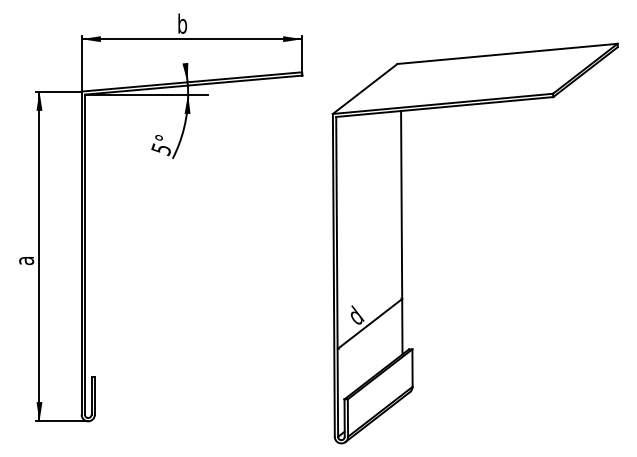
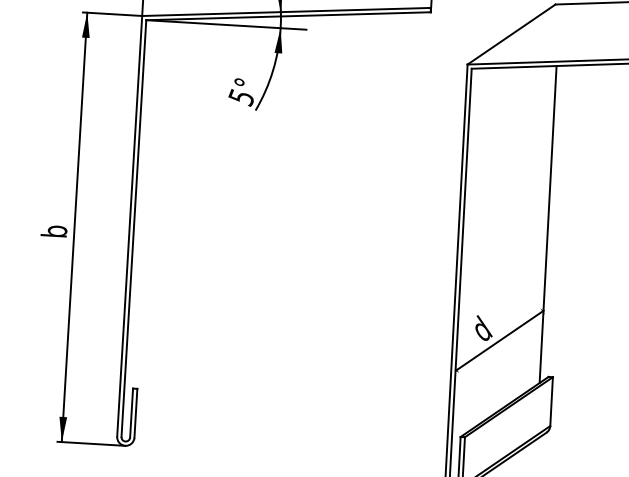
text: (23, 260) -> (53, 231), a -> b

